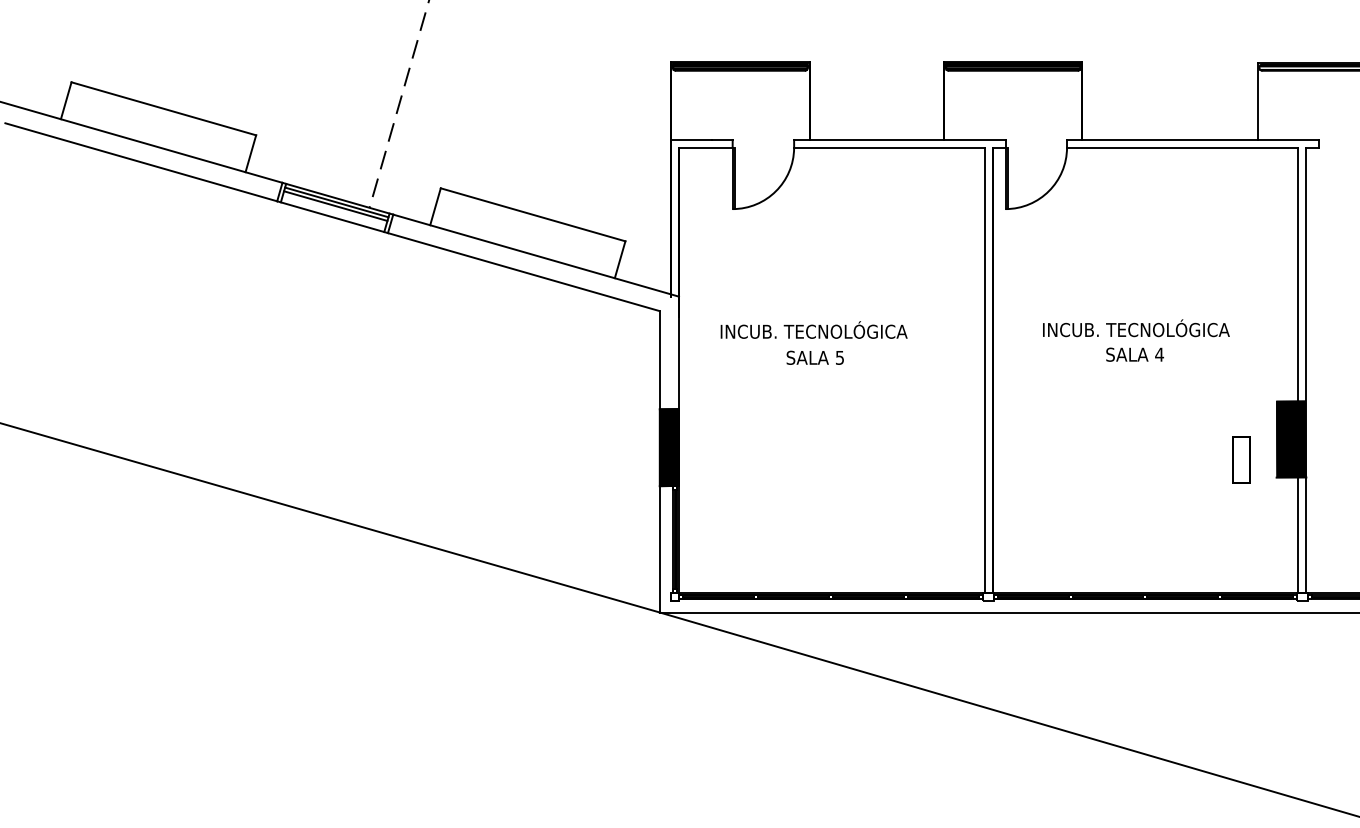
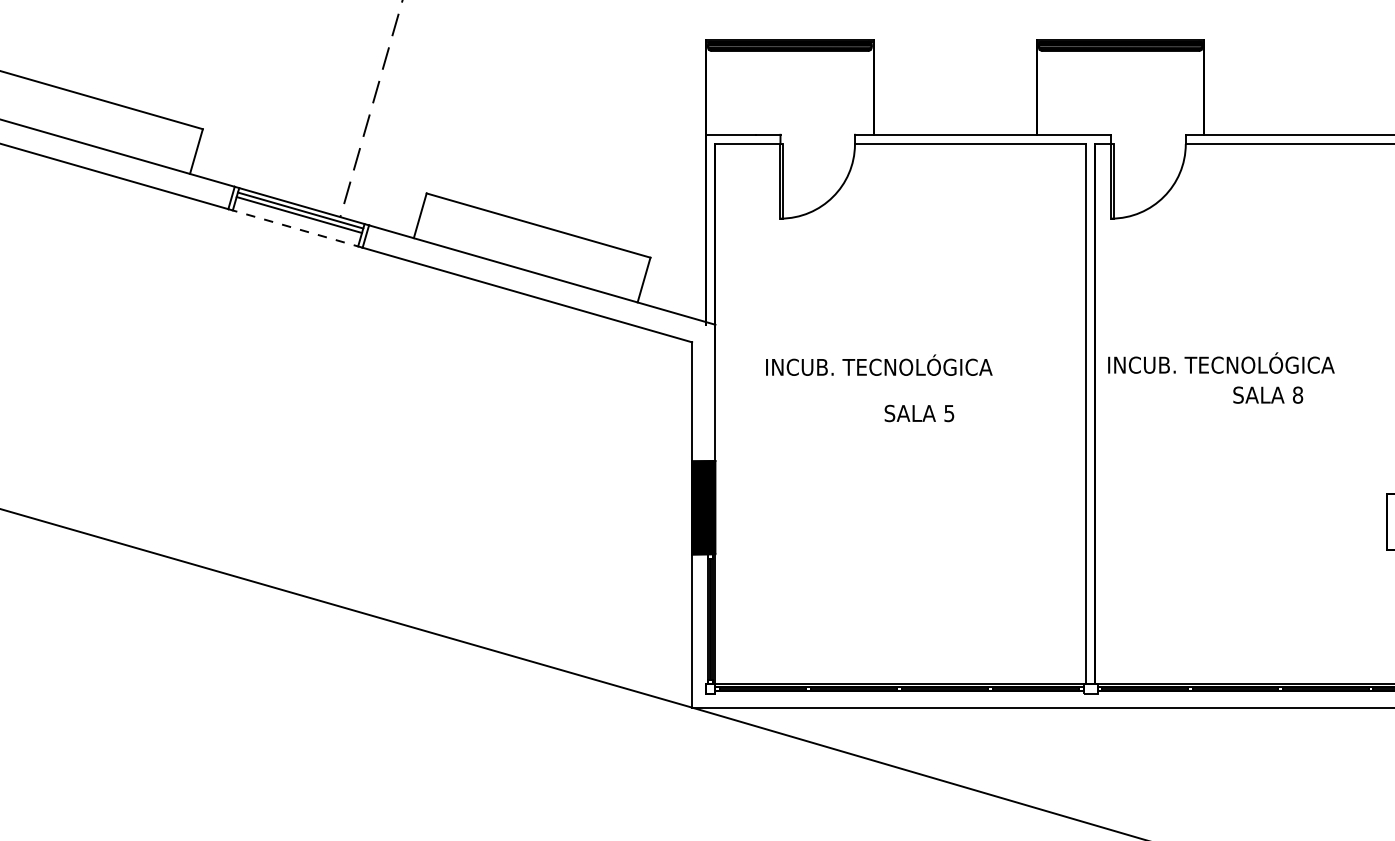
line: (332, 217) -> (295, 228), solid -> dashed
text: (1136, 328) -> (1221, 363), moved
text: (1159, 354) -> (1297, 394), 4 -> 8
text: (814, 357) -> (918, 413), moved

